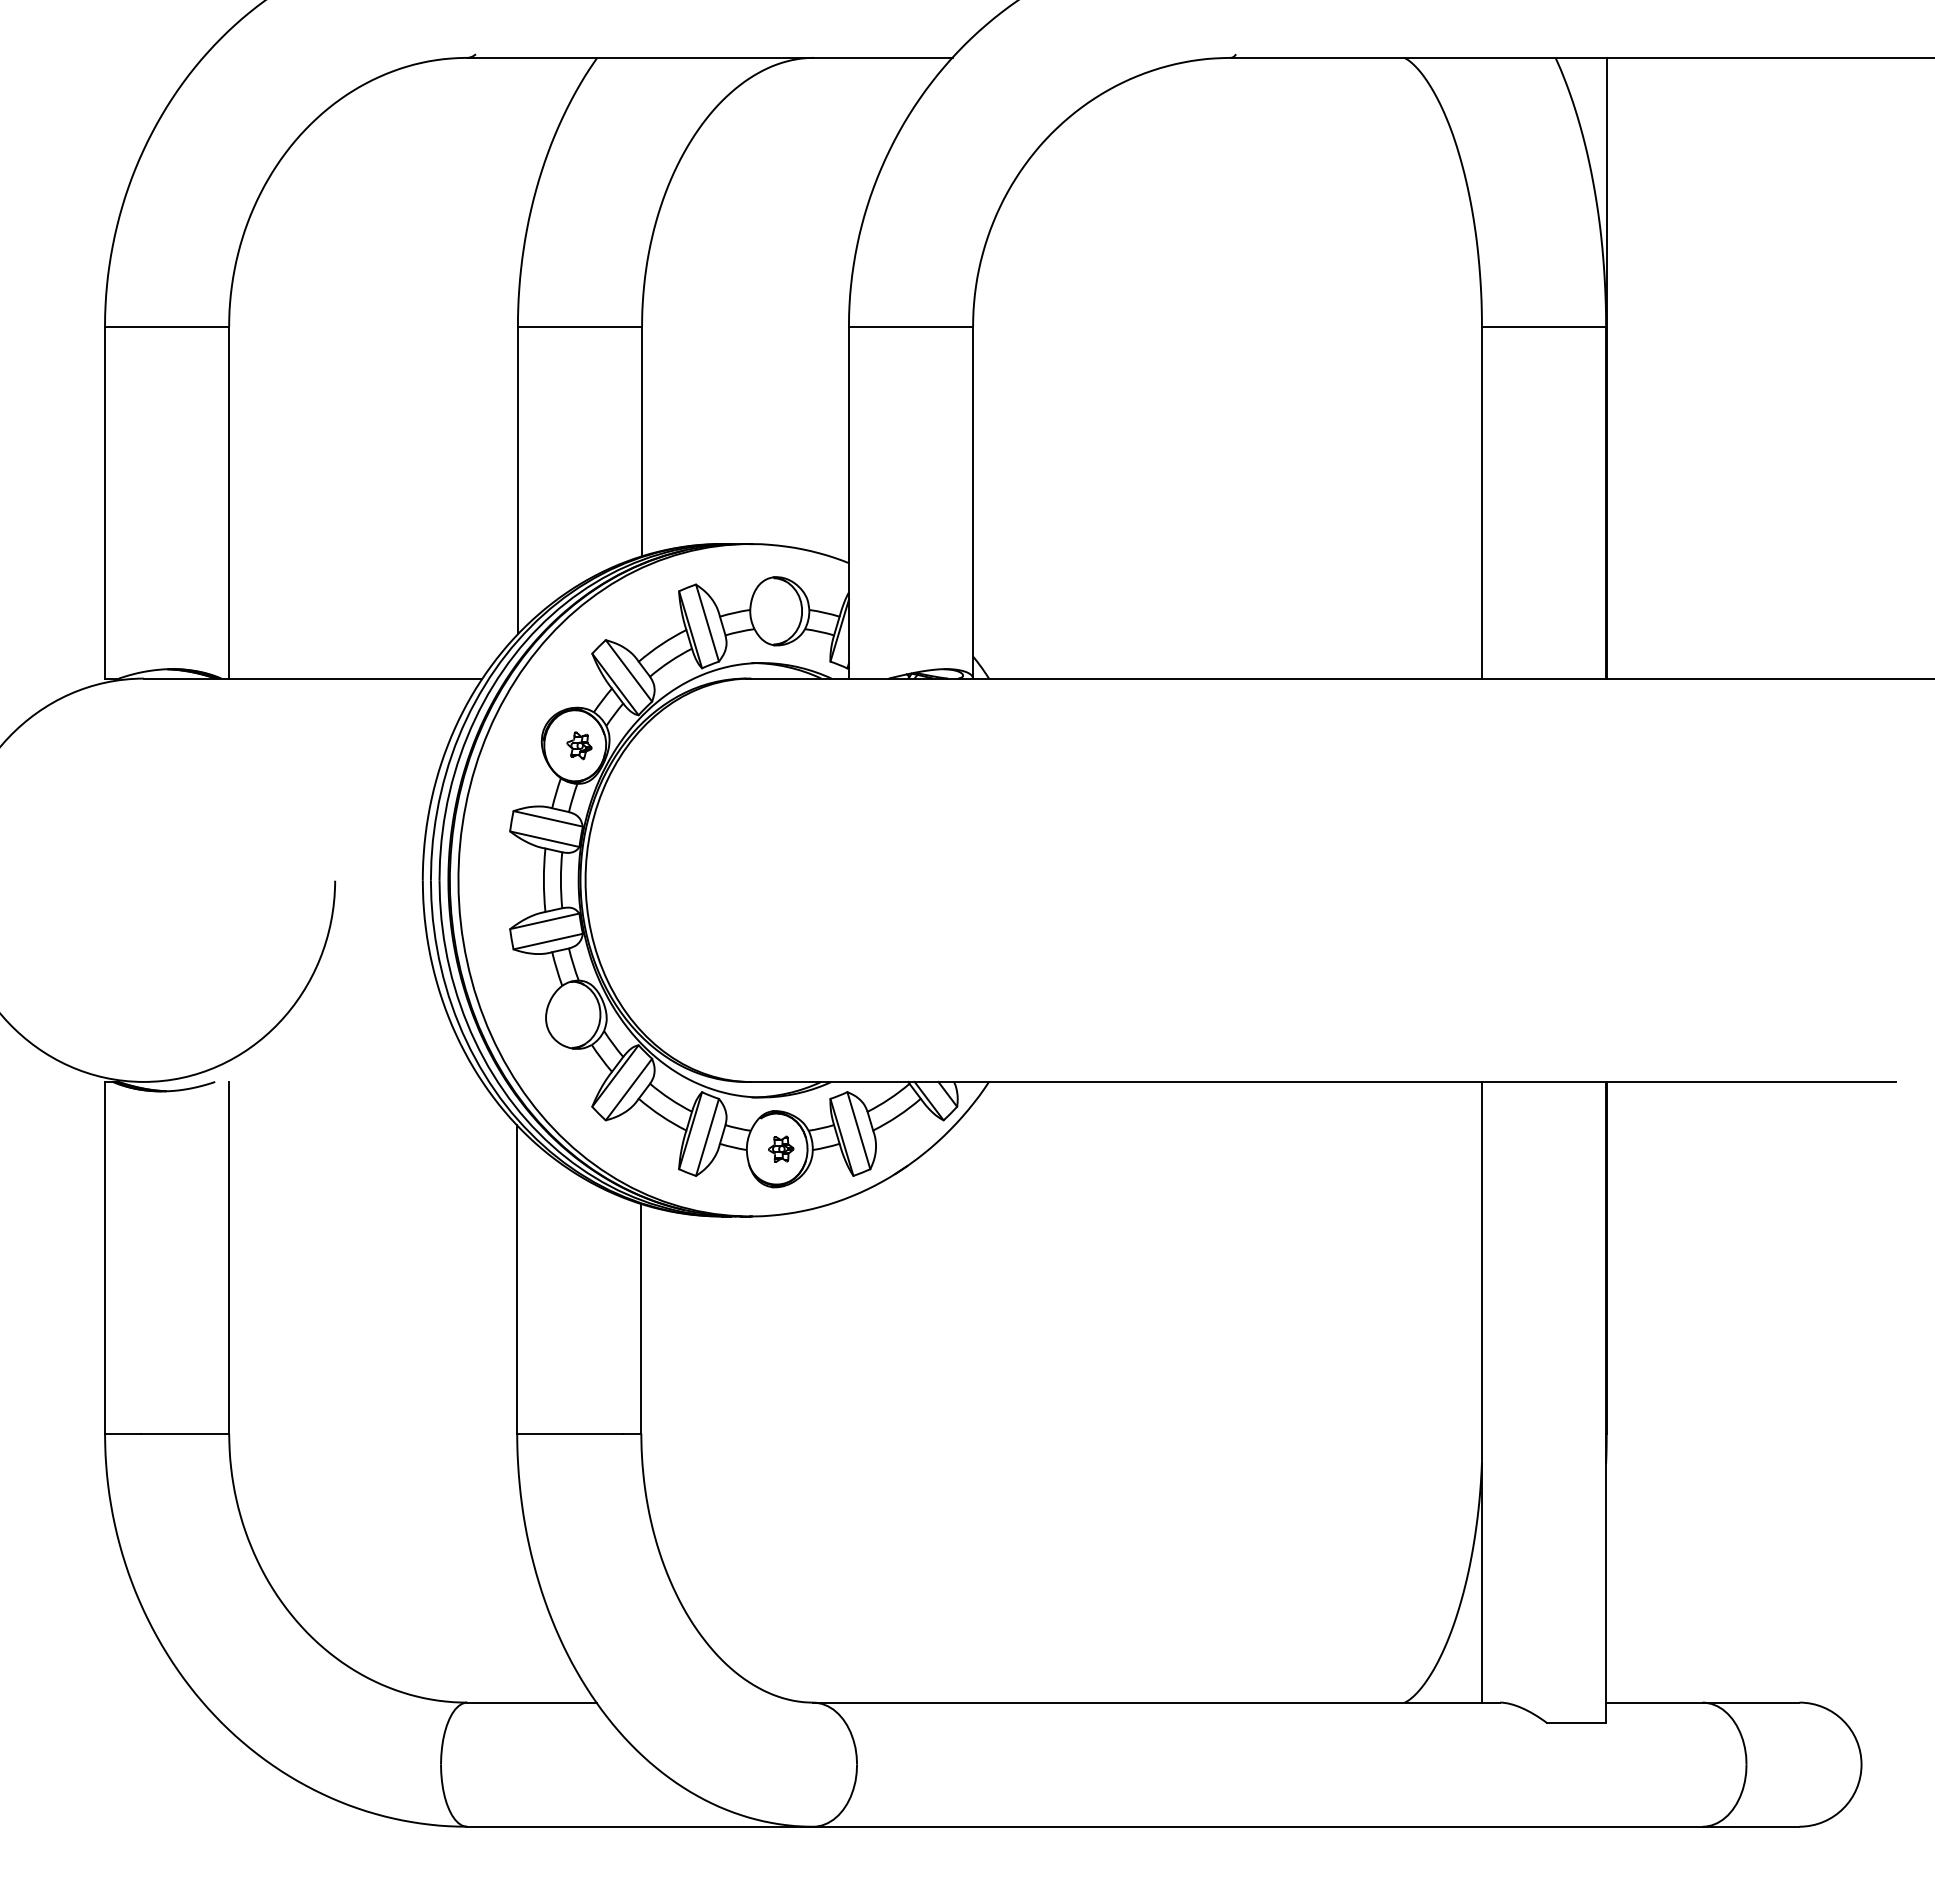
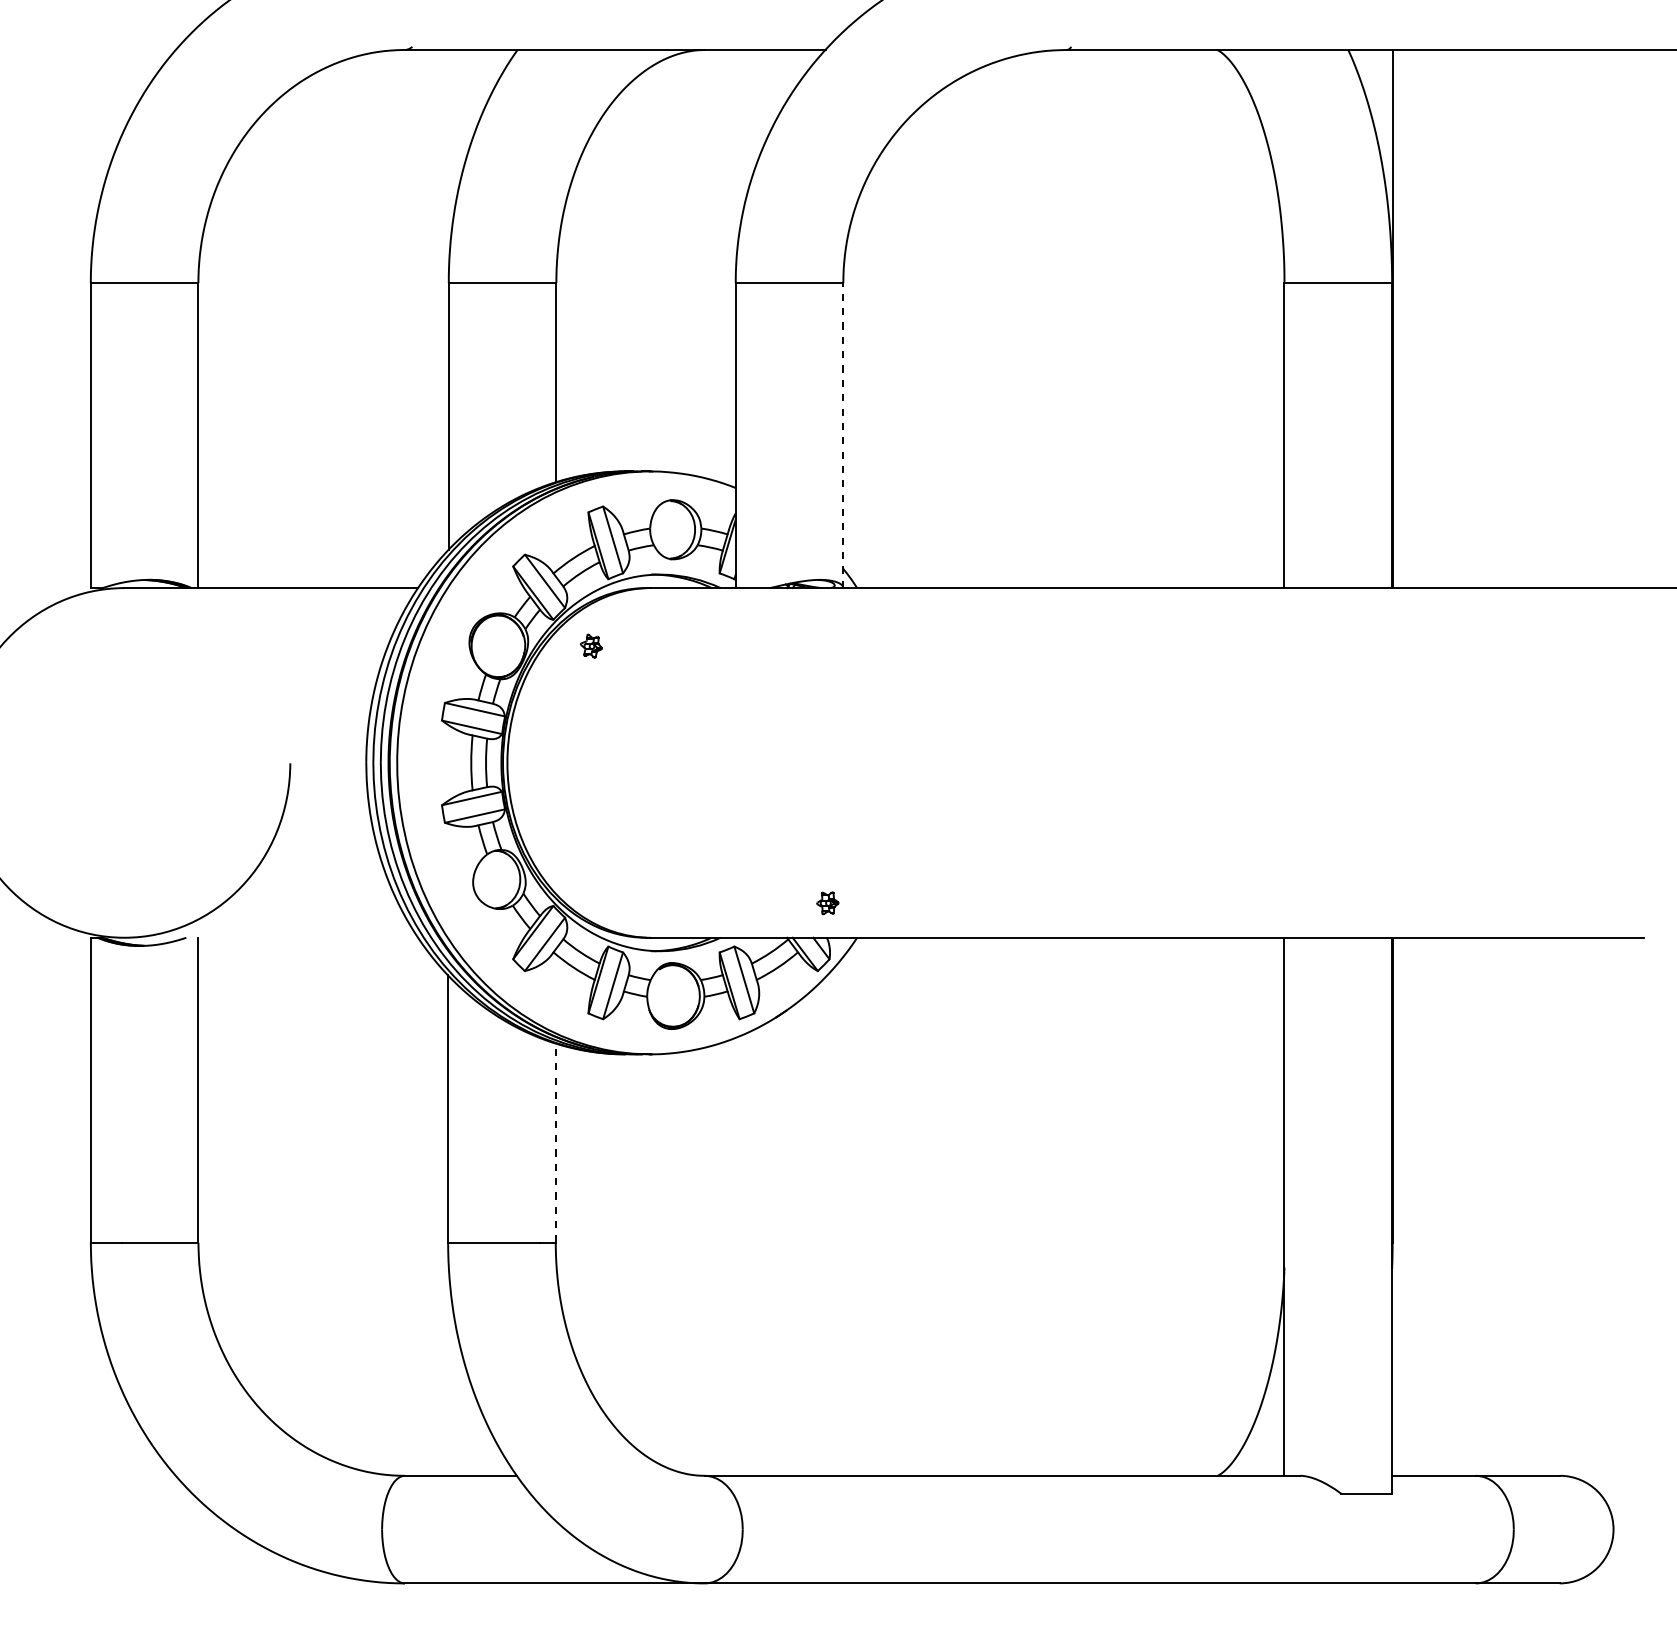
line: (973, 502) -> (843, 435), solid -> dashed
part: (579, 745) -> (591, 646), moved
part: (781, 1148) -> (828, 902), moved
line: (641, 1318) -> (555, 1142), solid -> dashed

